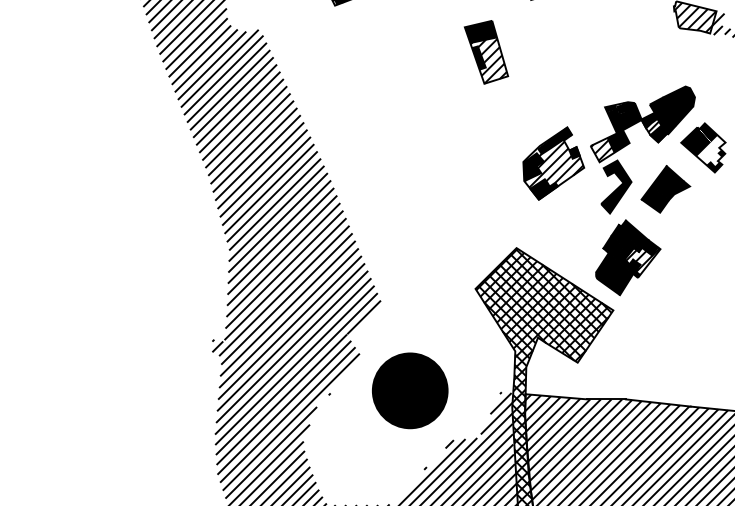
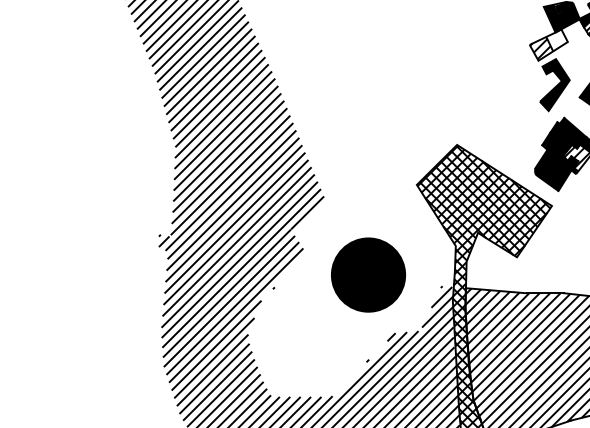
fill: (618, 141) -> (557, 40), removed
part: (553, 163) -> (493, 62), removed
part: (410, 390) -> (368, 274), moved

